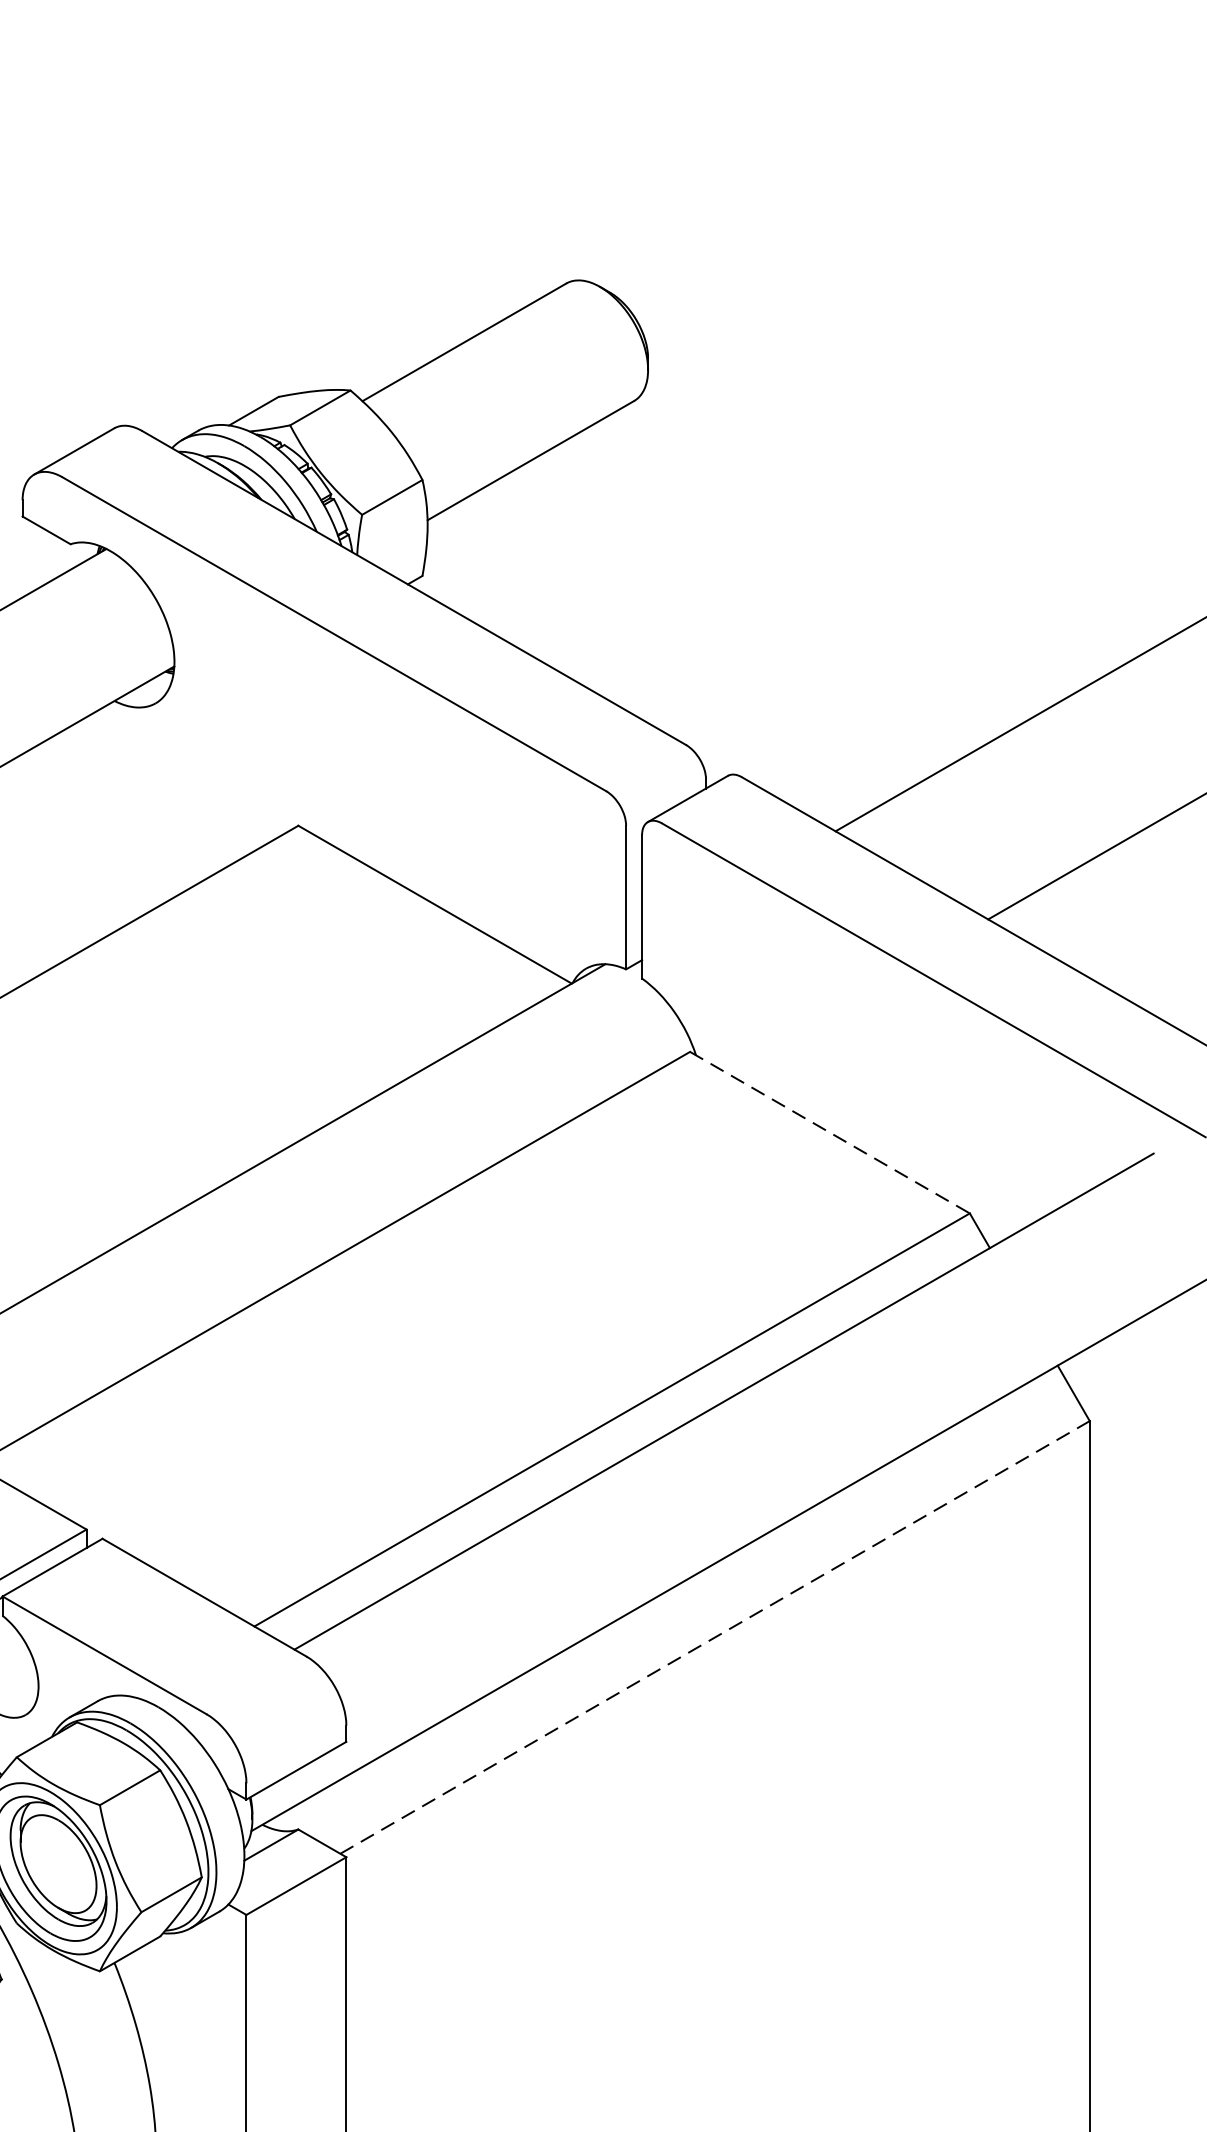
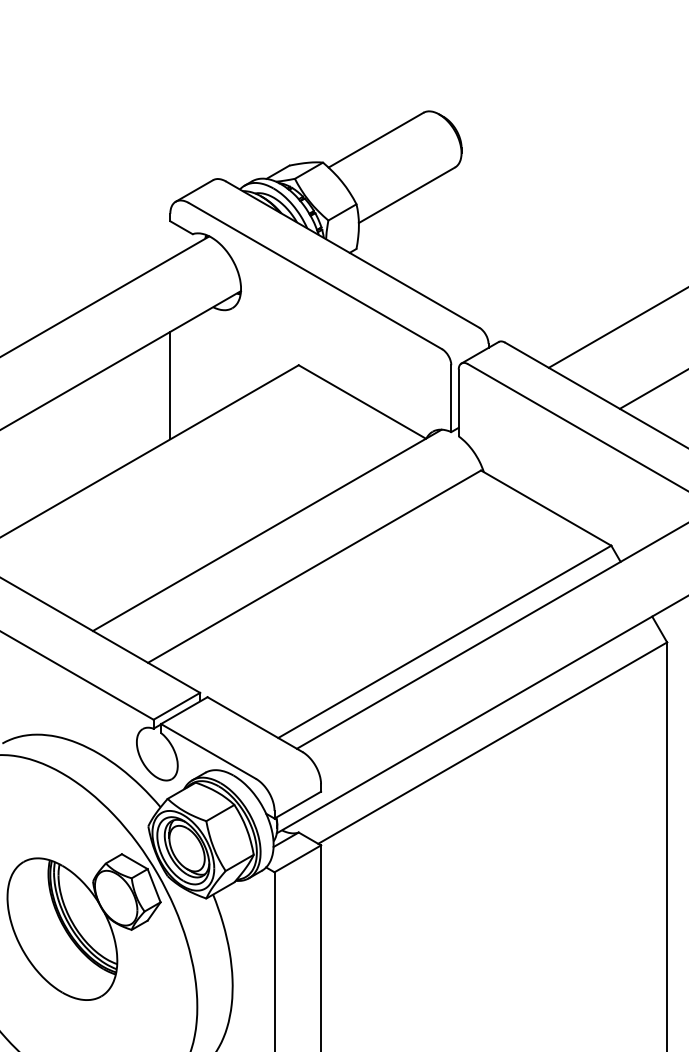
line: (22, 869) -> (170, 385), added
line: (830, 1133) -> (546, 508), dashed -> solid
line: (716, 1636) -> (493, 742), dashed -> solid

